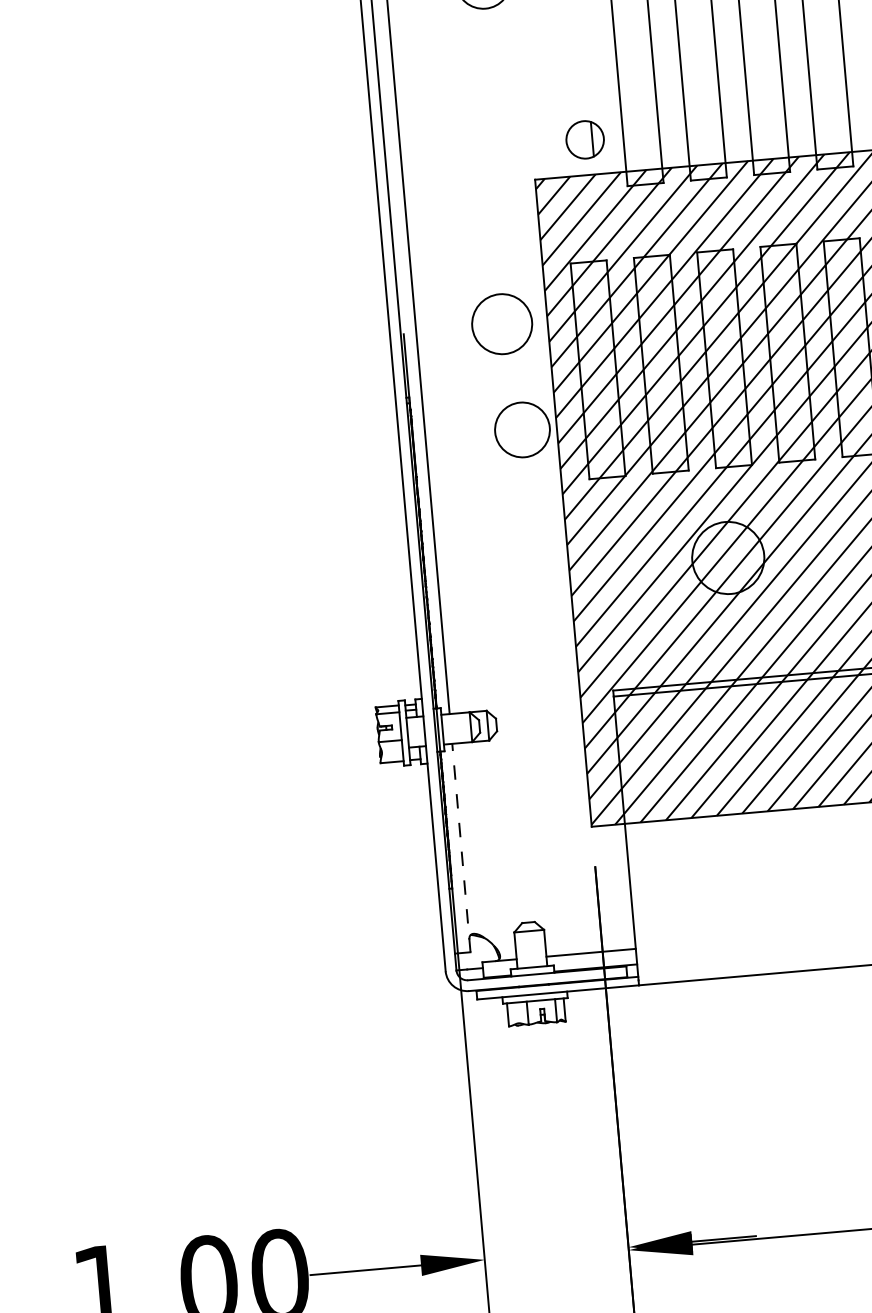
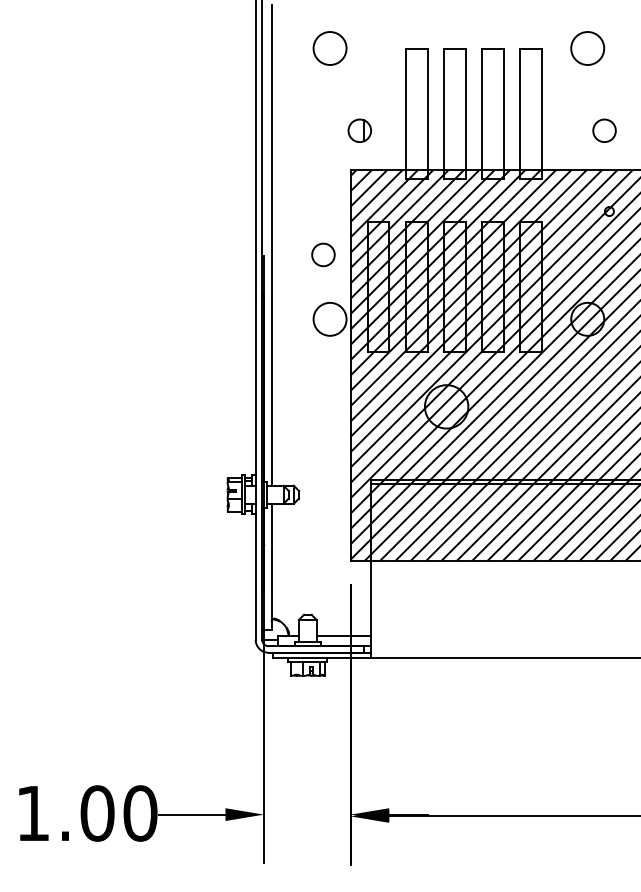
part: (584, 139) -> (359, 130), moved
circle: (502, 323) -> (323, 254), size x0.62
line: (461, 847) -> (271, 566), dashed -> solid

